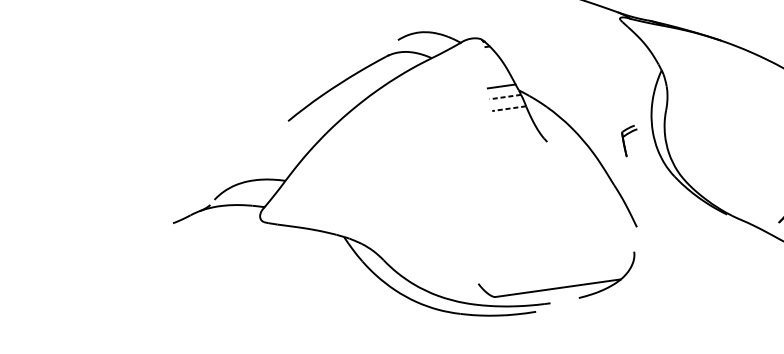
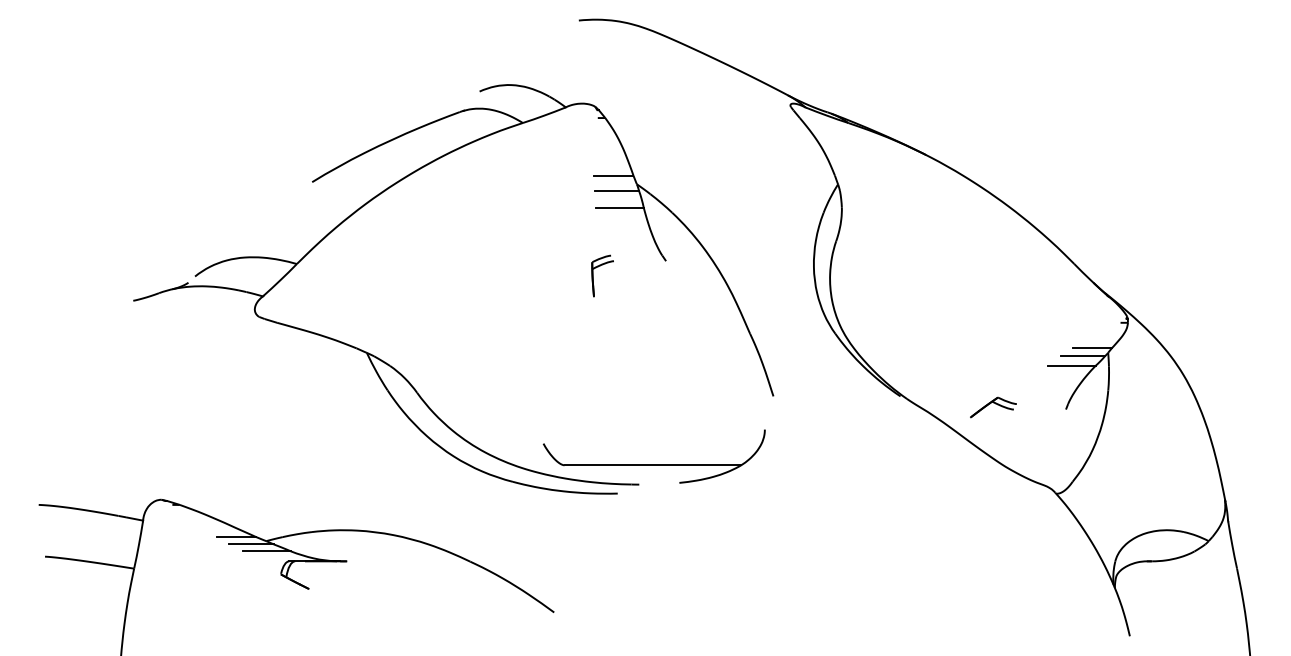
line: (505, 96) -> (616, 190), dashed -> solid
line: (508, 108) -> (619, 207), dashed -> solid
part: (626, 135) -> (598, 267), moved

